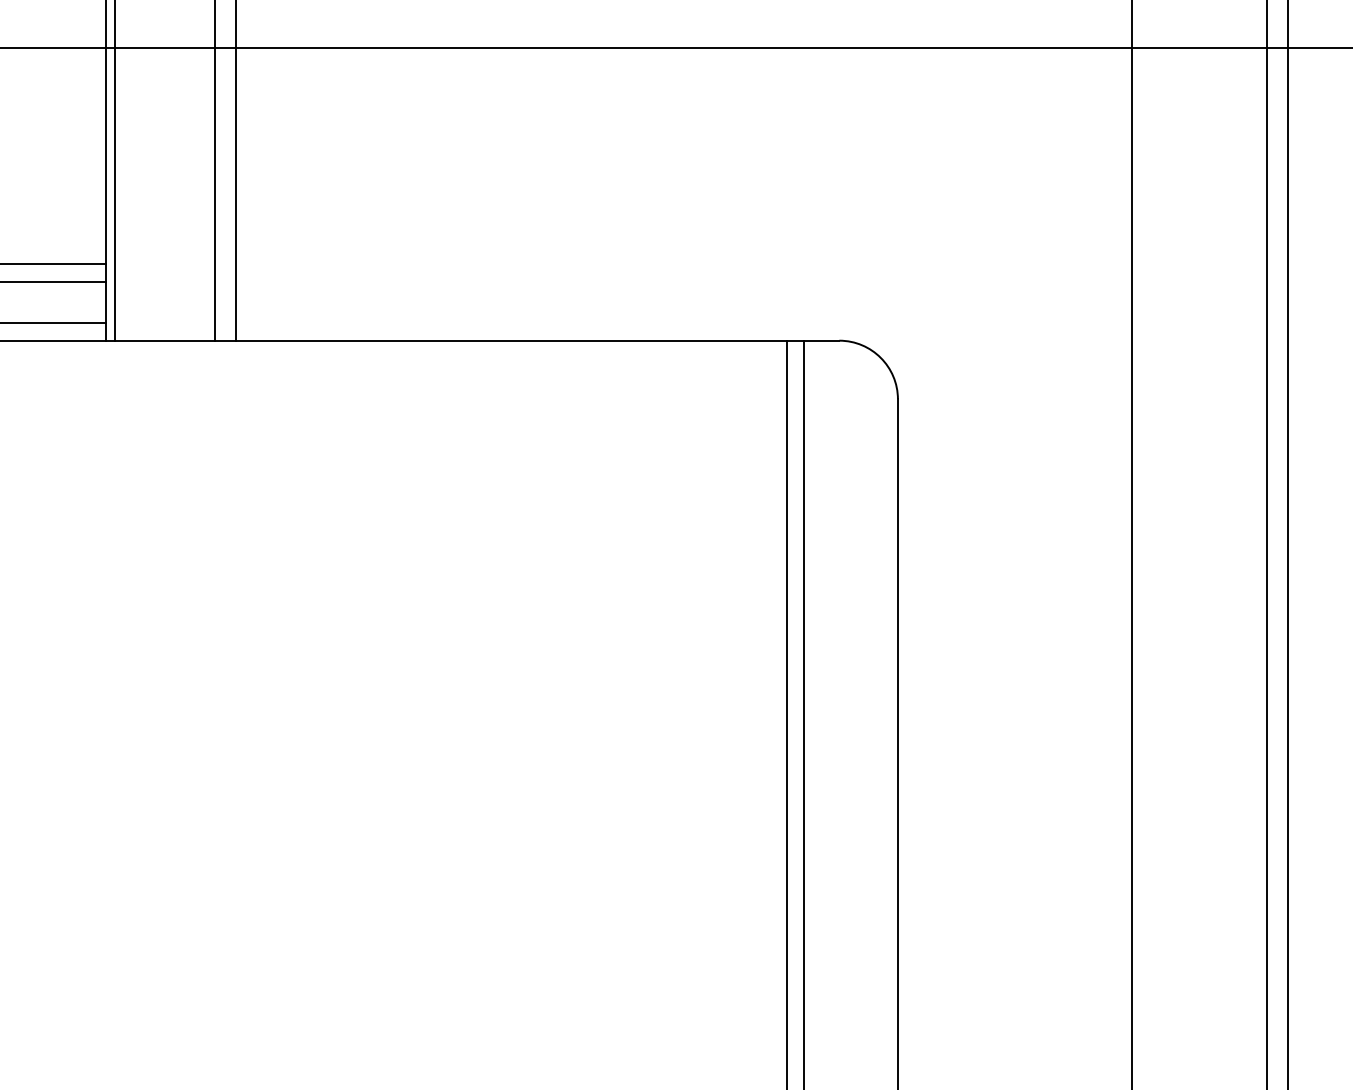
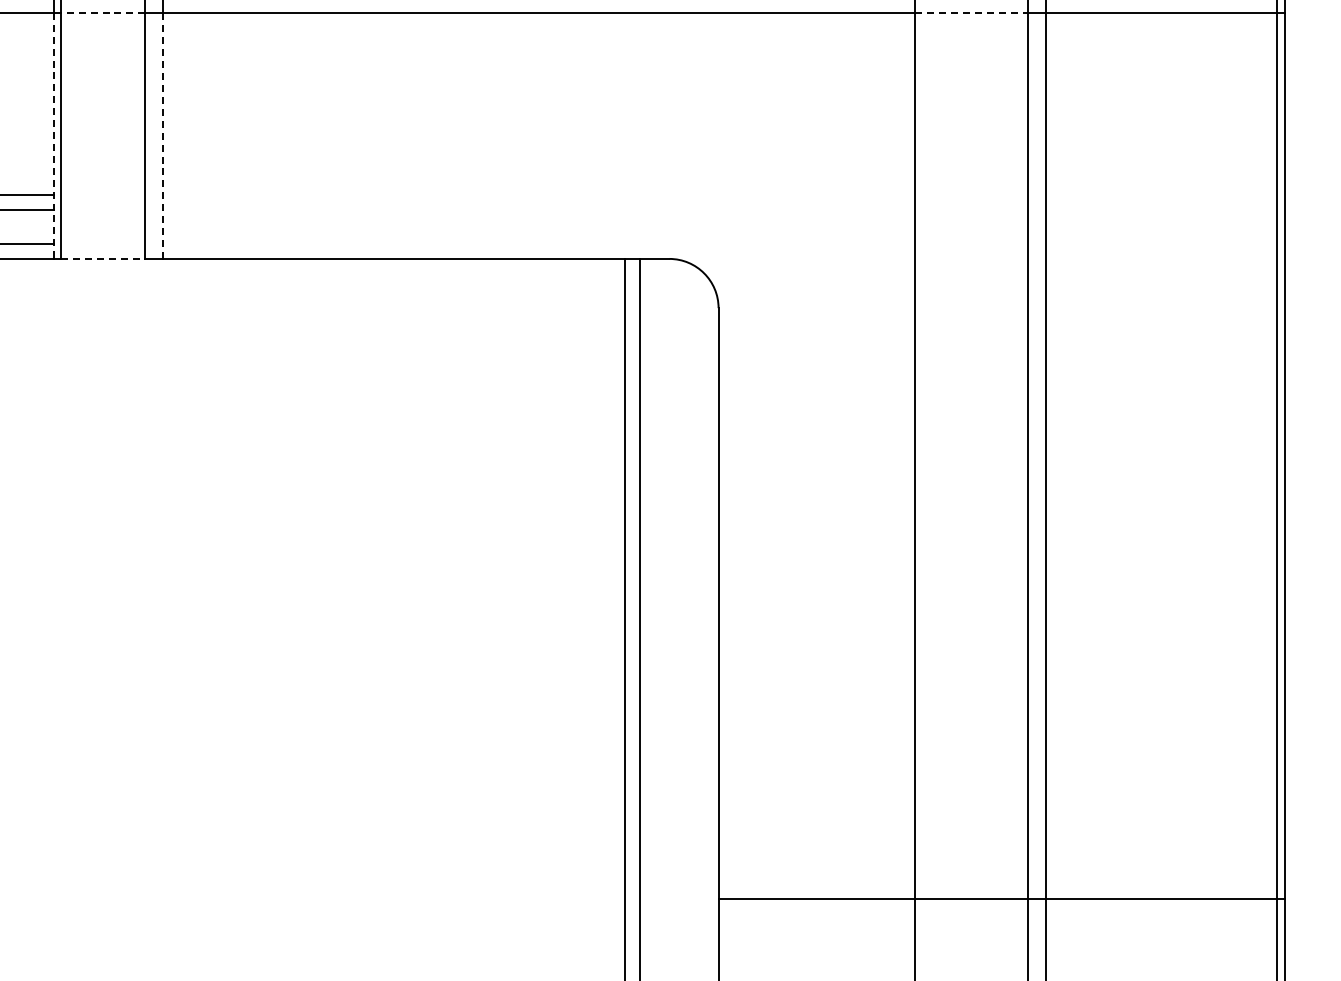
line: (164, 47) -> (102, 12), solid -> dashed
line: (1200, 47) -> (972, 12), solid -> dashed
line: (235, 193) -> (162, 135), solid -> dashed
line: (106, 194) -> (54, 136), solid -> dashed
line: (165, 340) -> (103, 258), solid -> dashed

